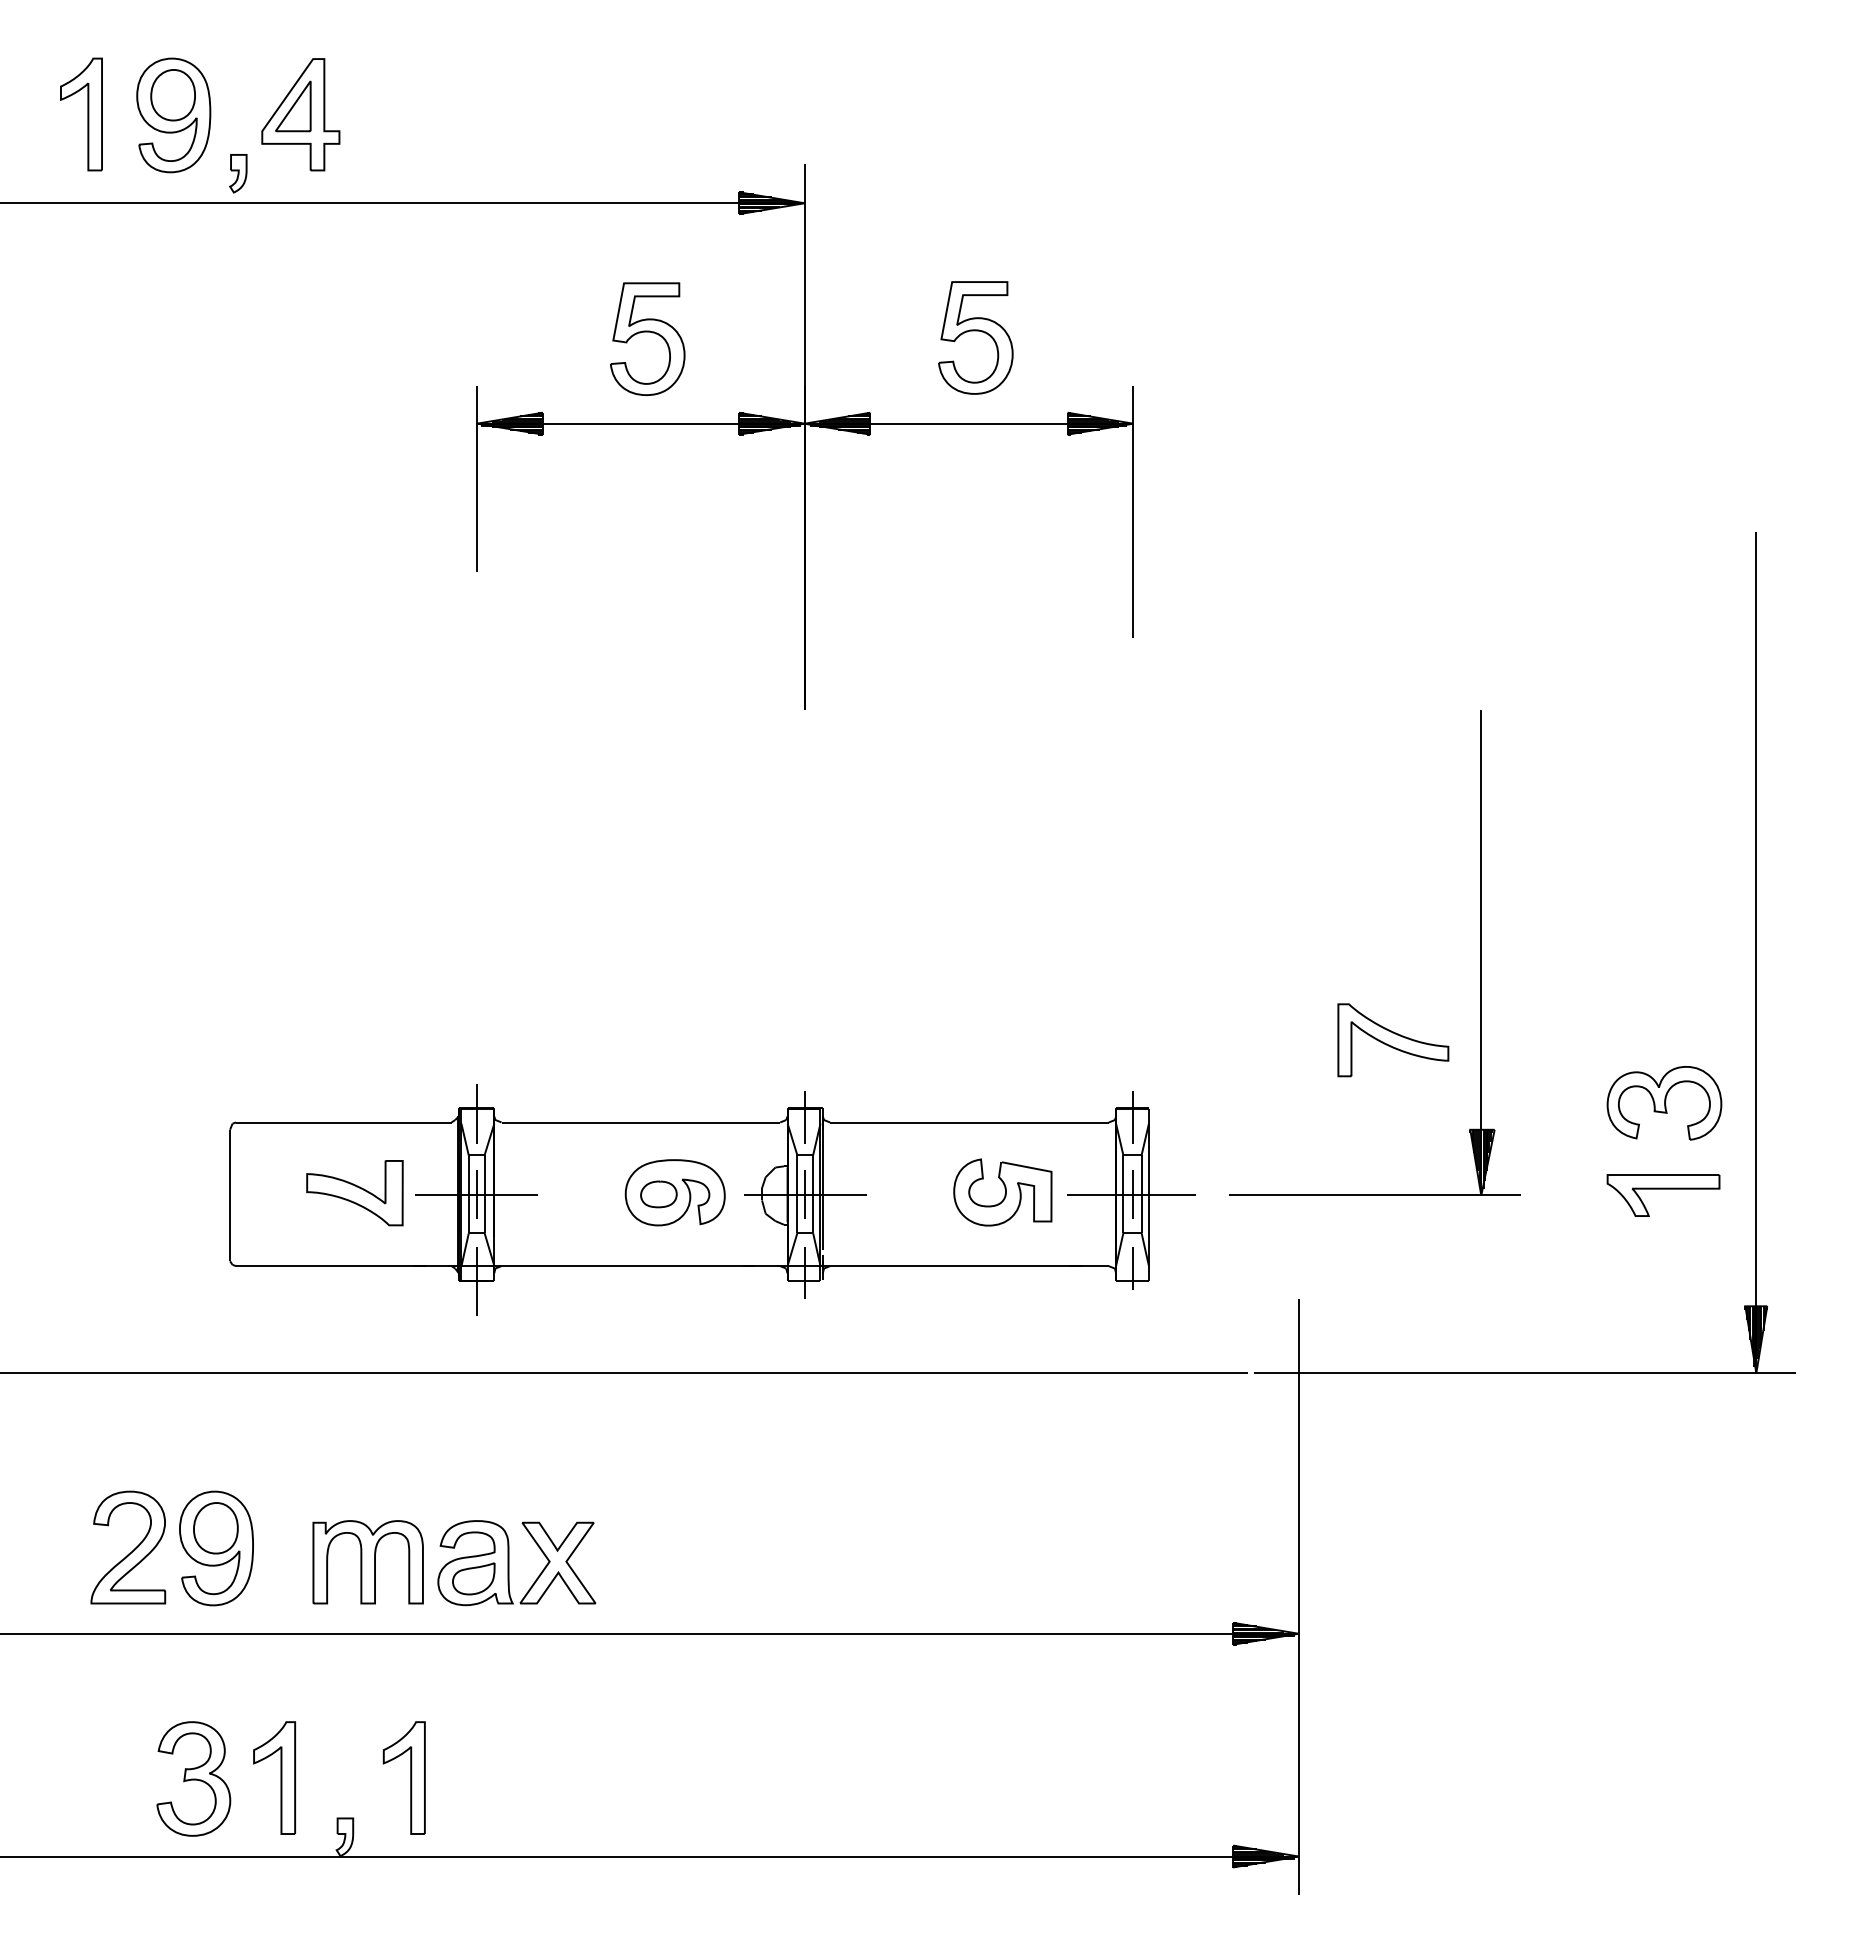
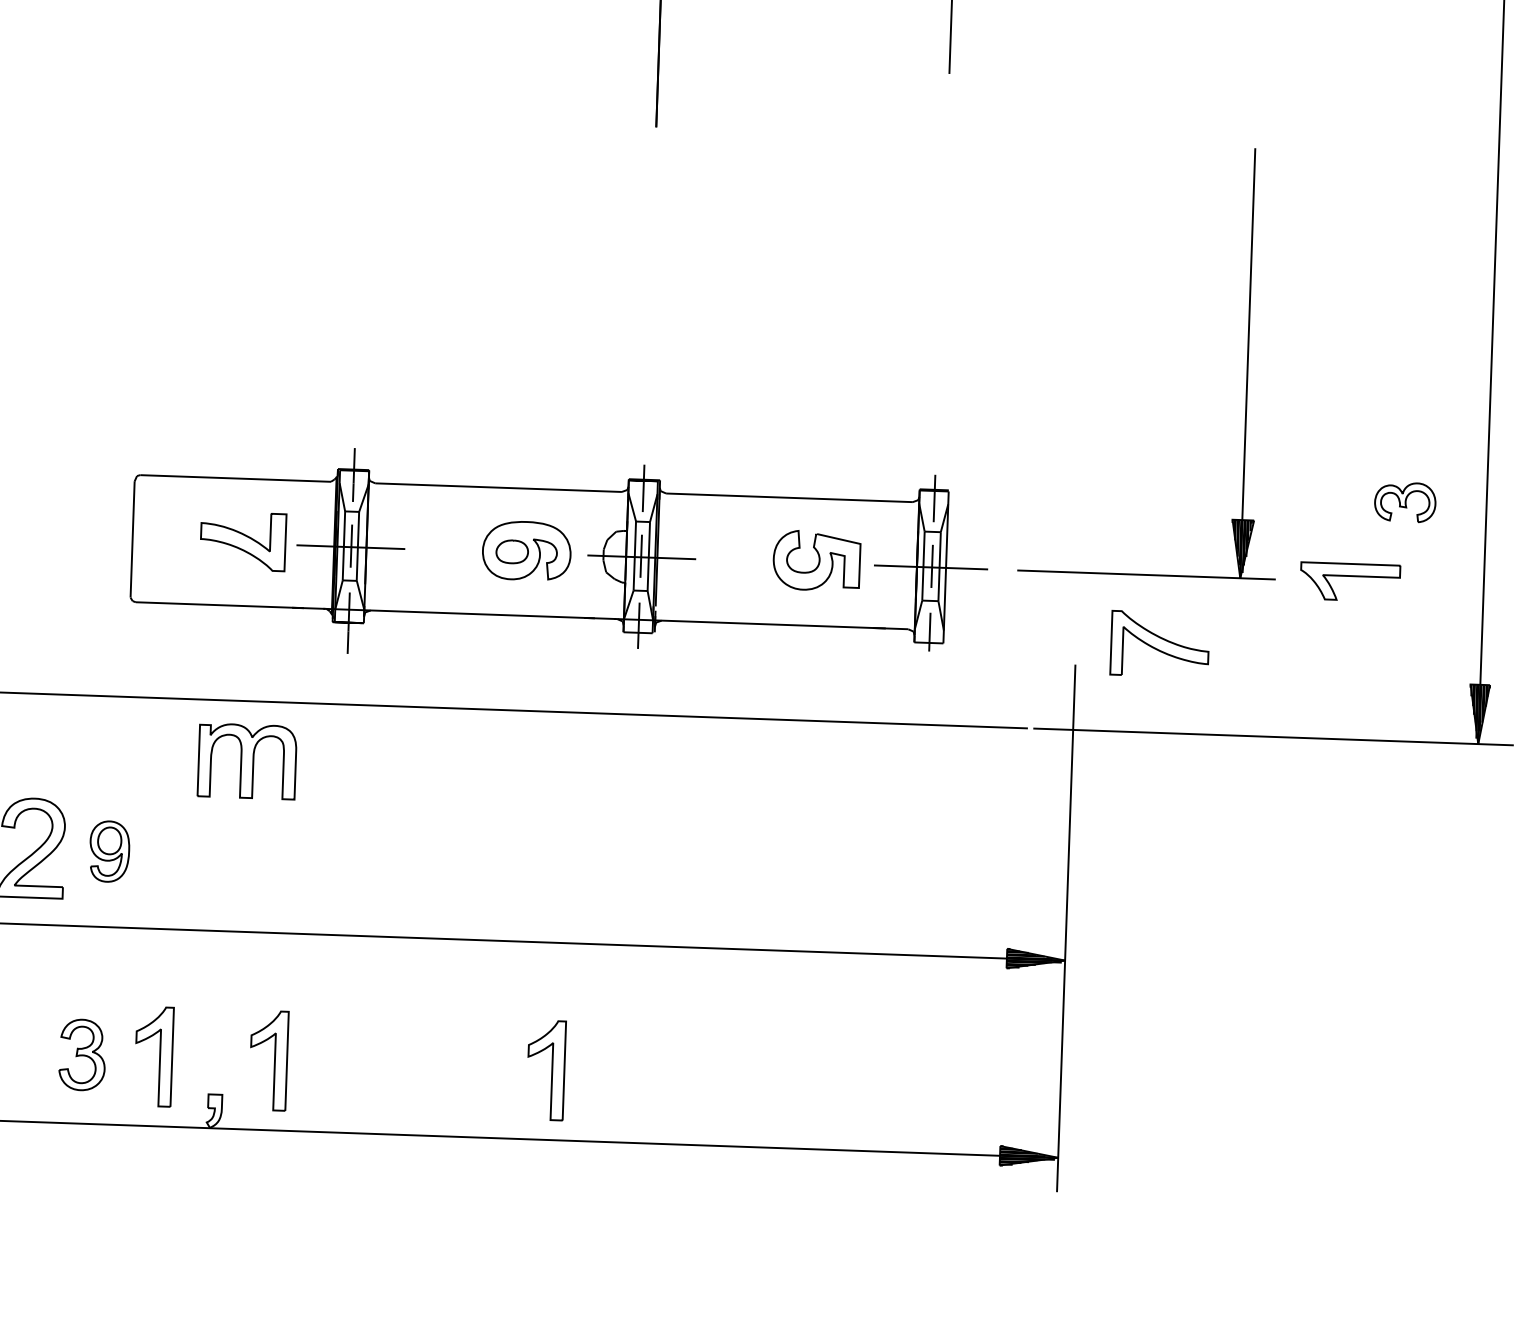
part: (1393, 1040) -> (1160, 644), moved
part: (1664, 1103) -> (1405, 502), size x0.6
part: (1663, 1195) -> (1350, 582), moved
part: (216, 1548) -> (109, 851), size x0.6
part: (367, 1562) -> (246, 761), moved
part: (509, 1563) -> (368, 874), removed
part: (717, 1777) -> (546, 1069), added
part: (193, 1778) -> (82, 1054), size x0.7

